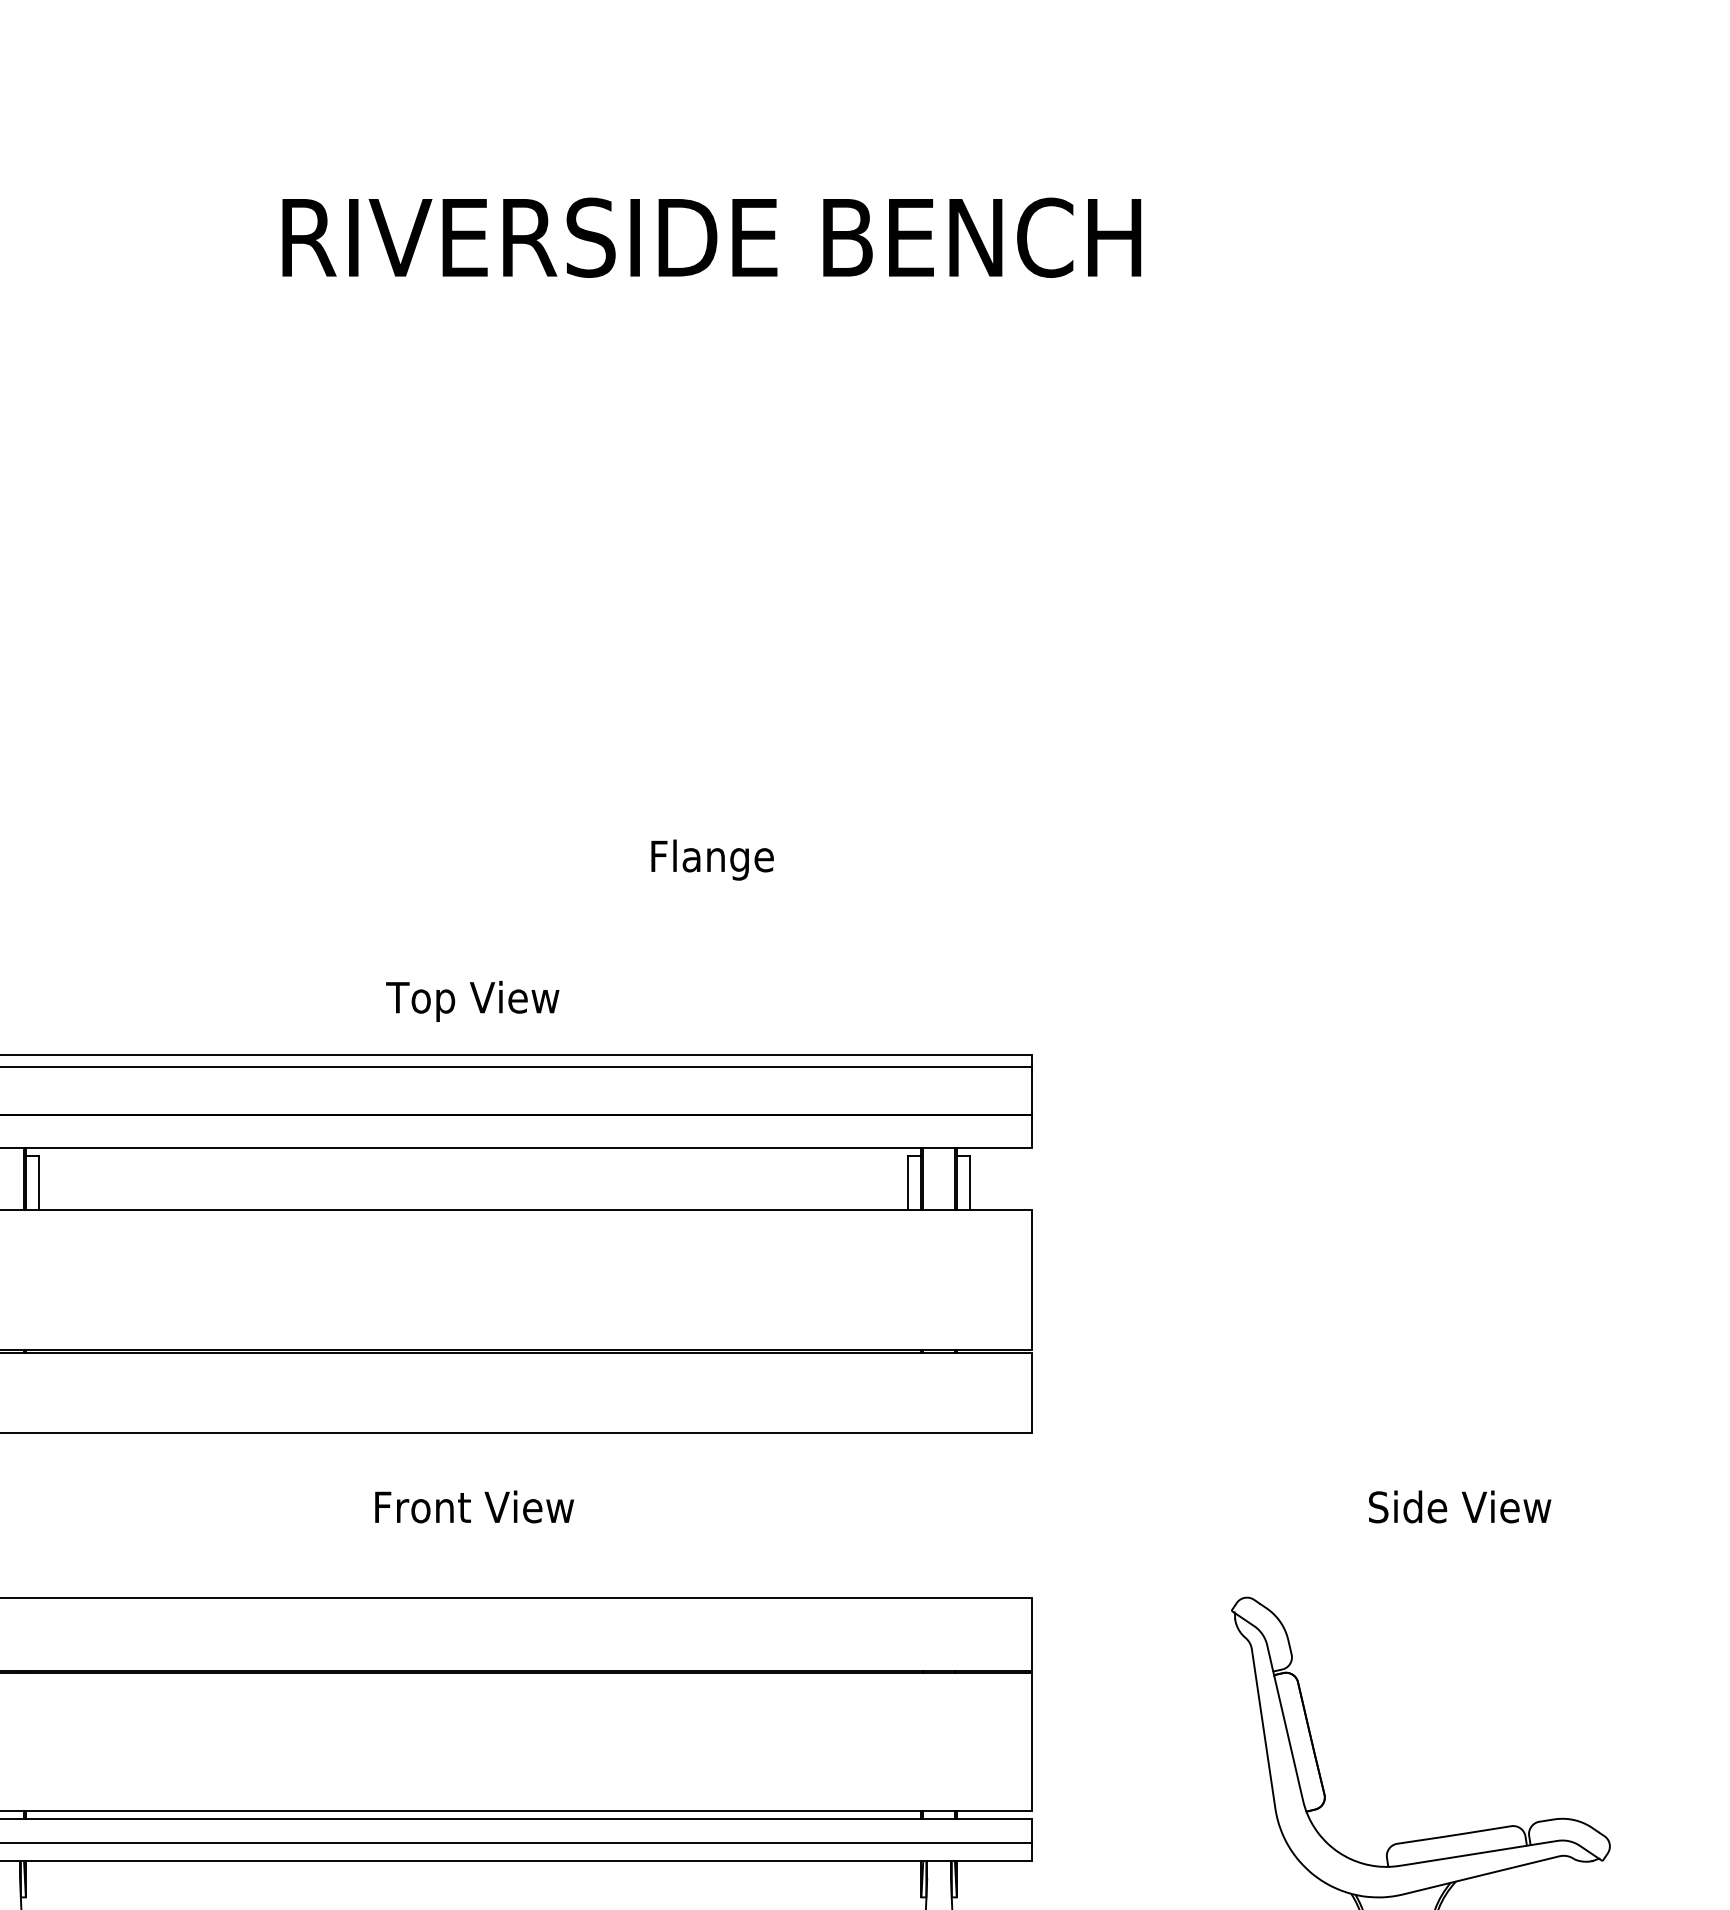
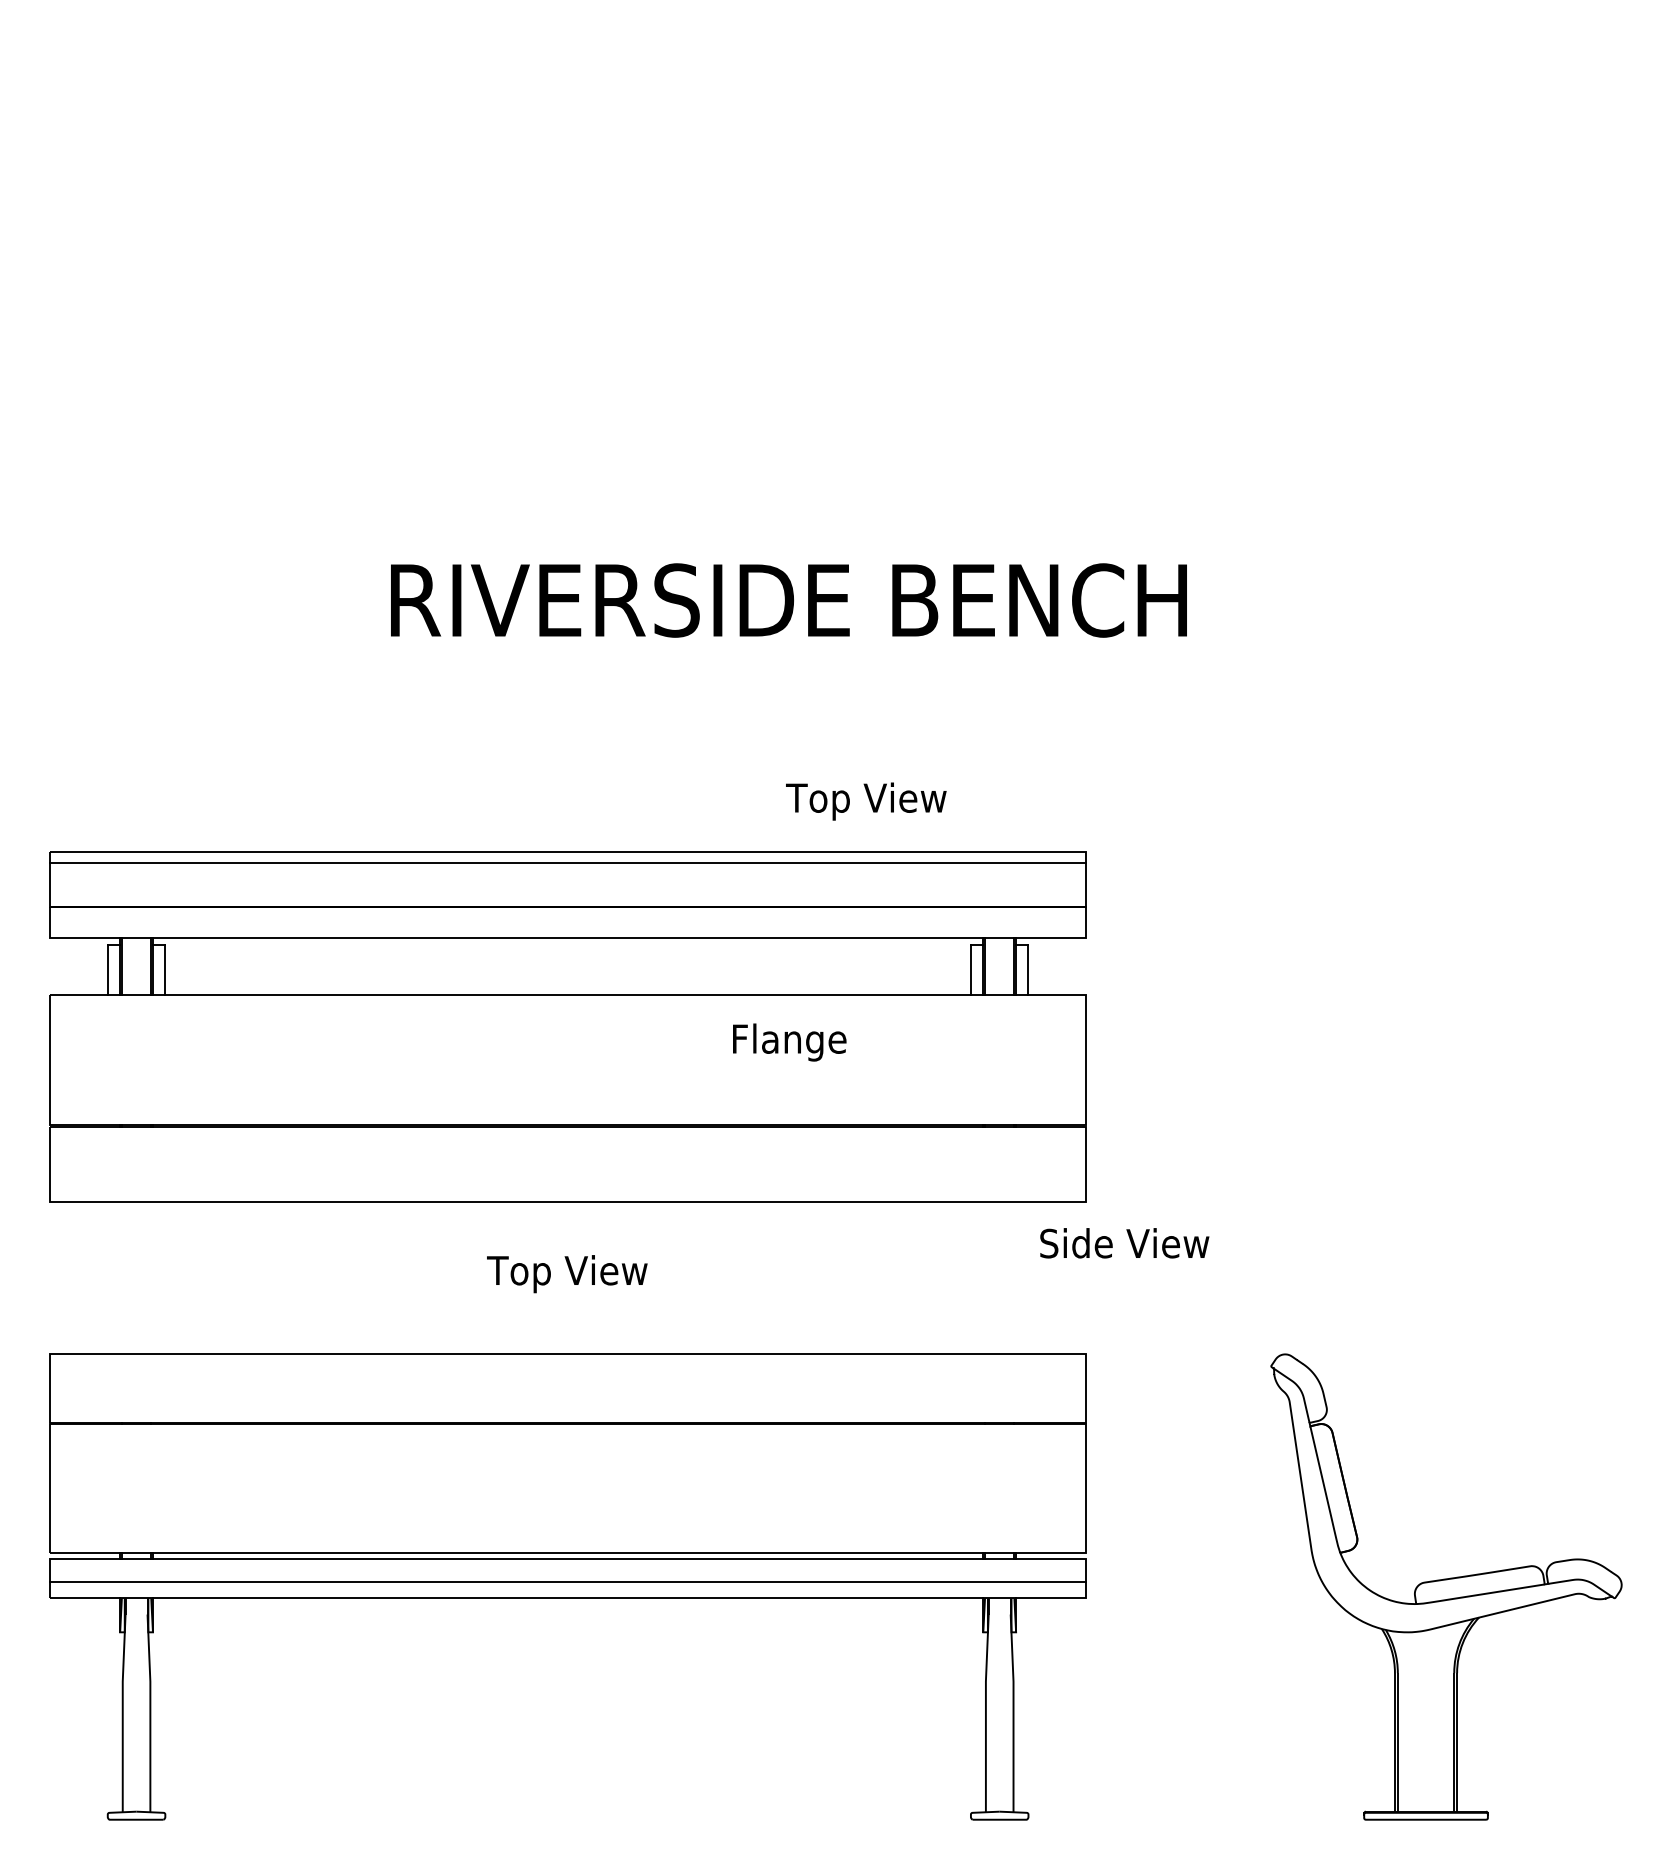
text: (711, 237) -> (788, 600), moved
text: (712, 860) -> (789, 1042), moved
text: (472, 1001) -> (866, 801), moved
text: (1459, 1507) -> (1124, 1243), moved
text: (474, 1511) -> (568, 1274), Front View -> Top View

